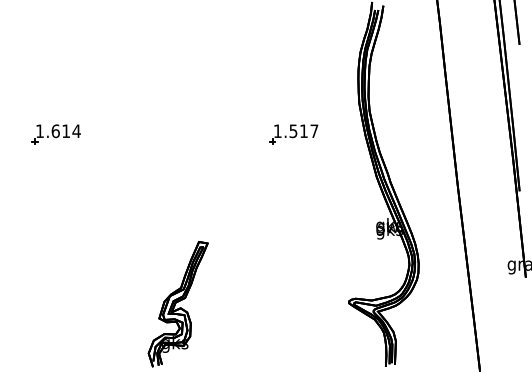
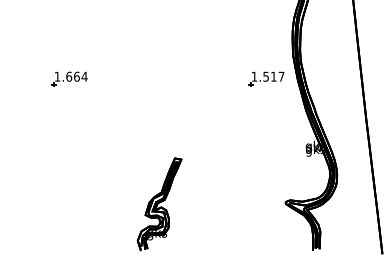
text: (66, 131) -> (77, 76), 1.614 -> 1.664
part: (293, 134) -> (266, 79), moved

